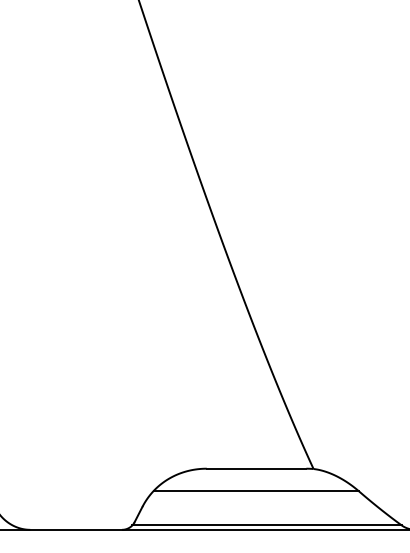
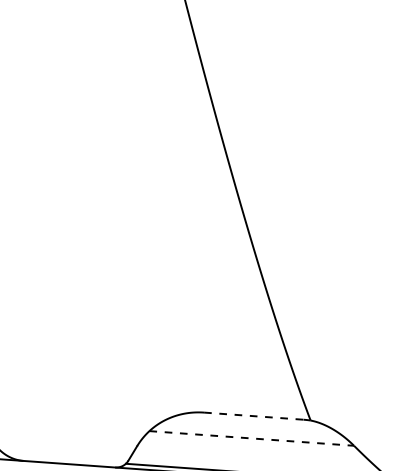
line: (256, 468) -> (253, 415), solid -> dashed
line: (256, 491) -> (252, 438), solid -> dashed

